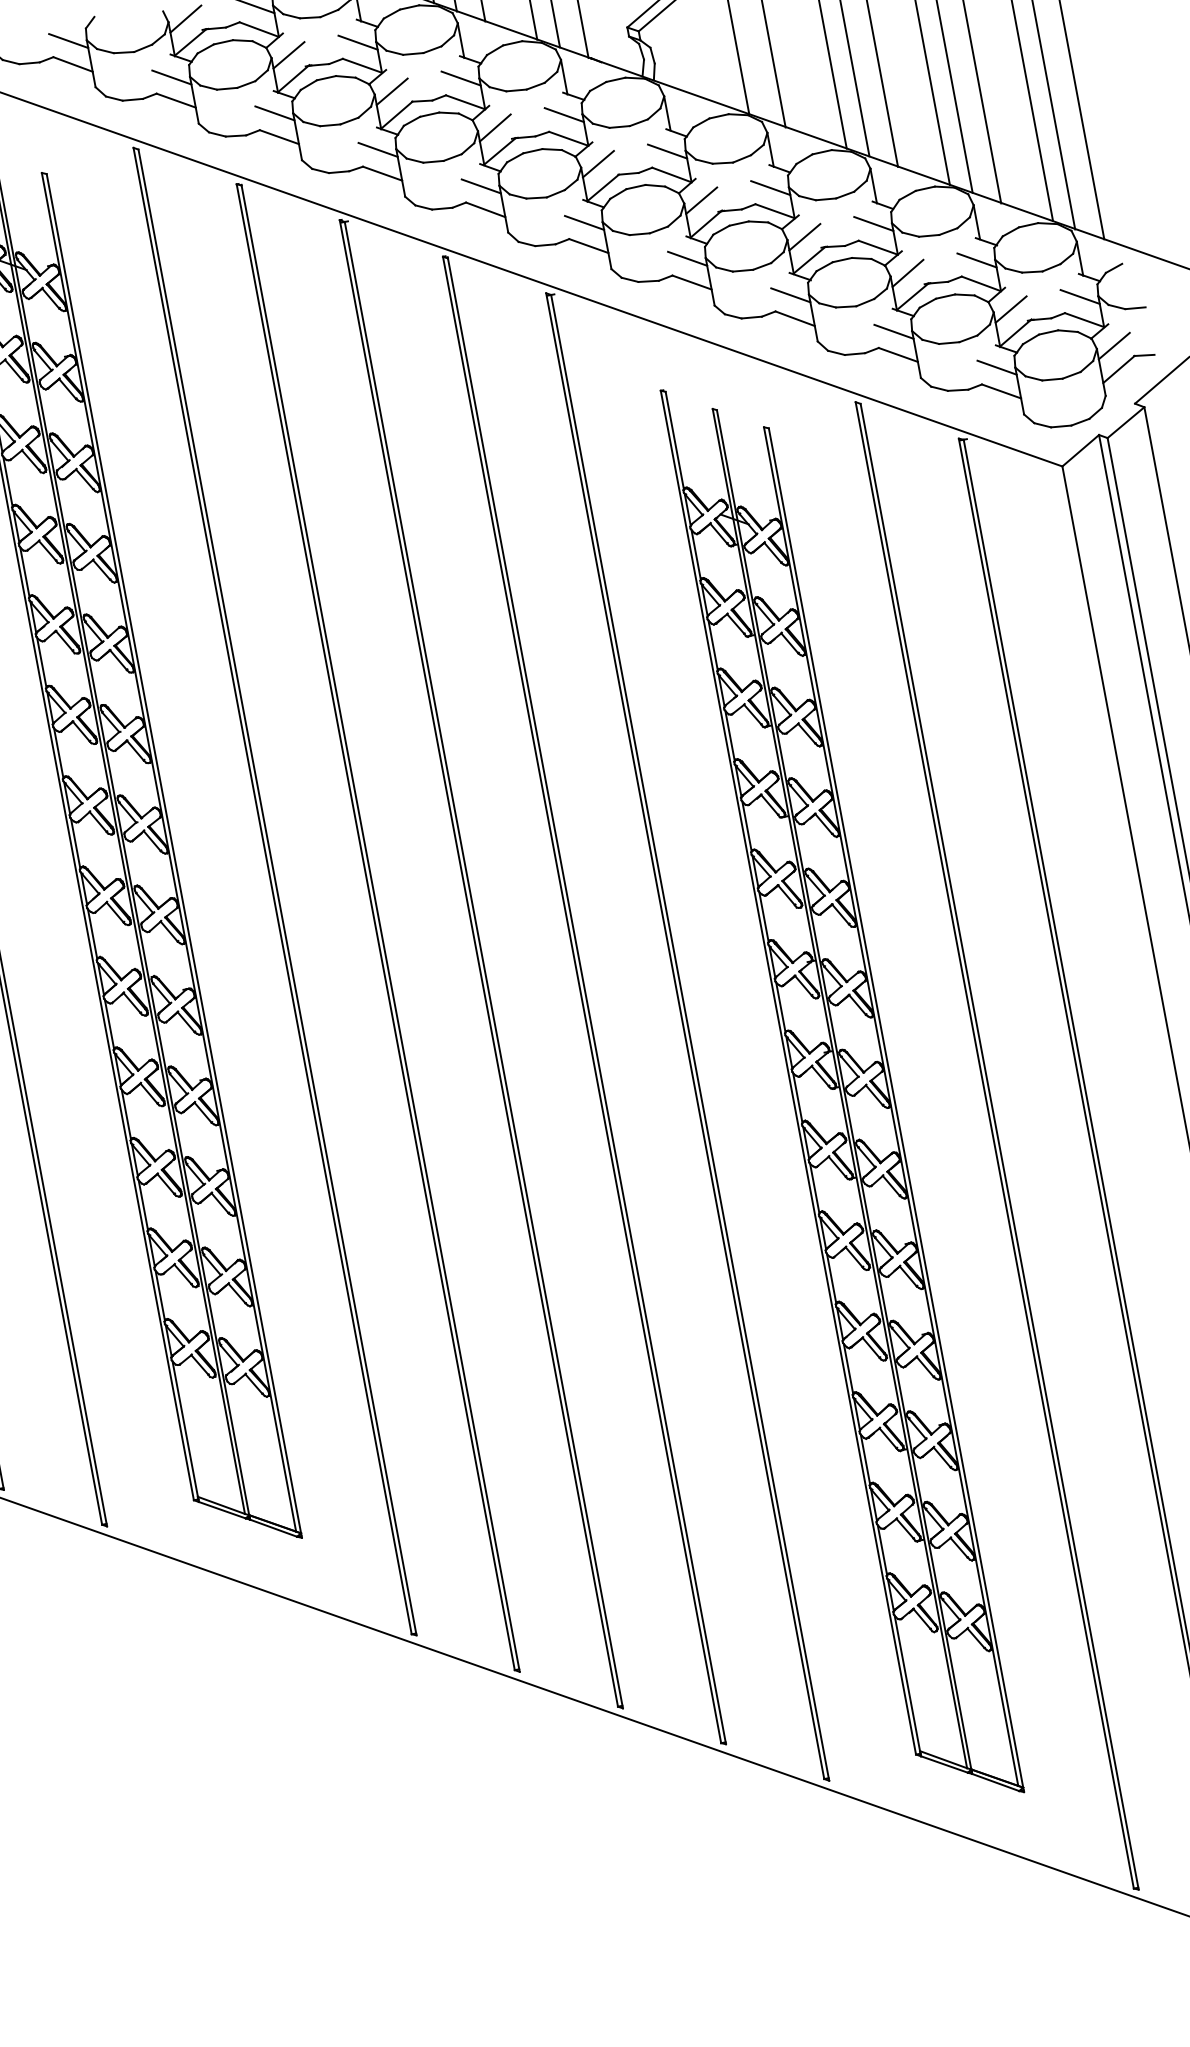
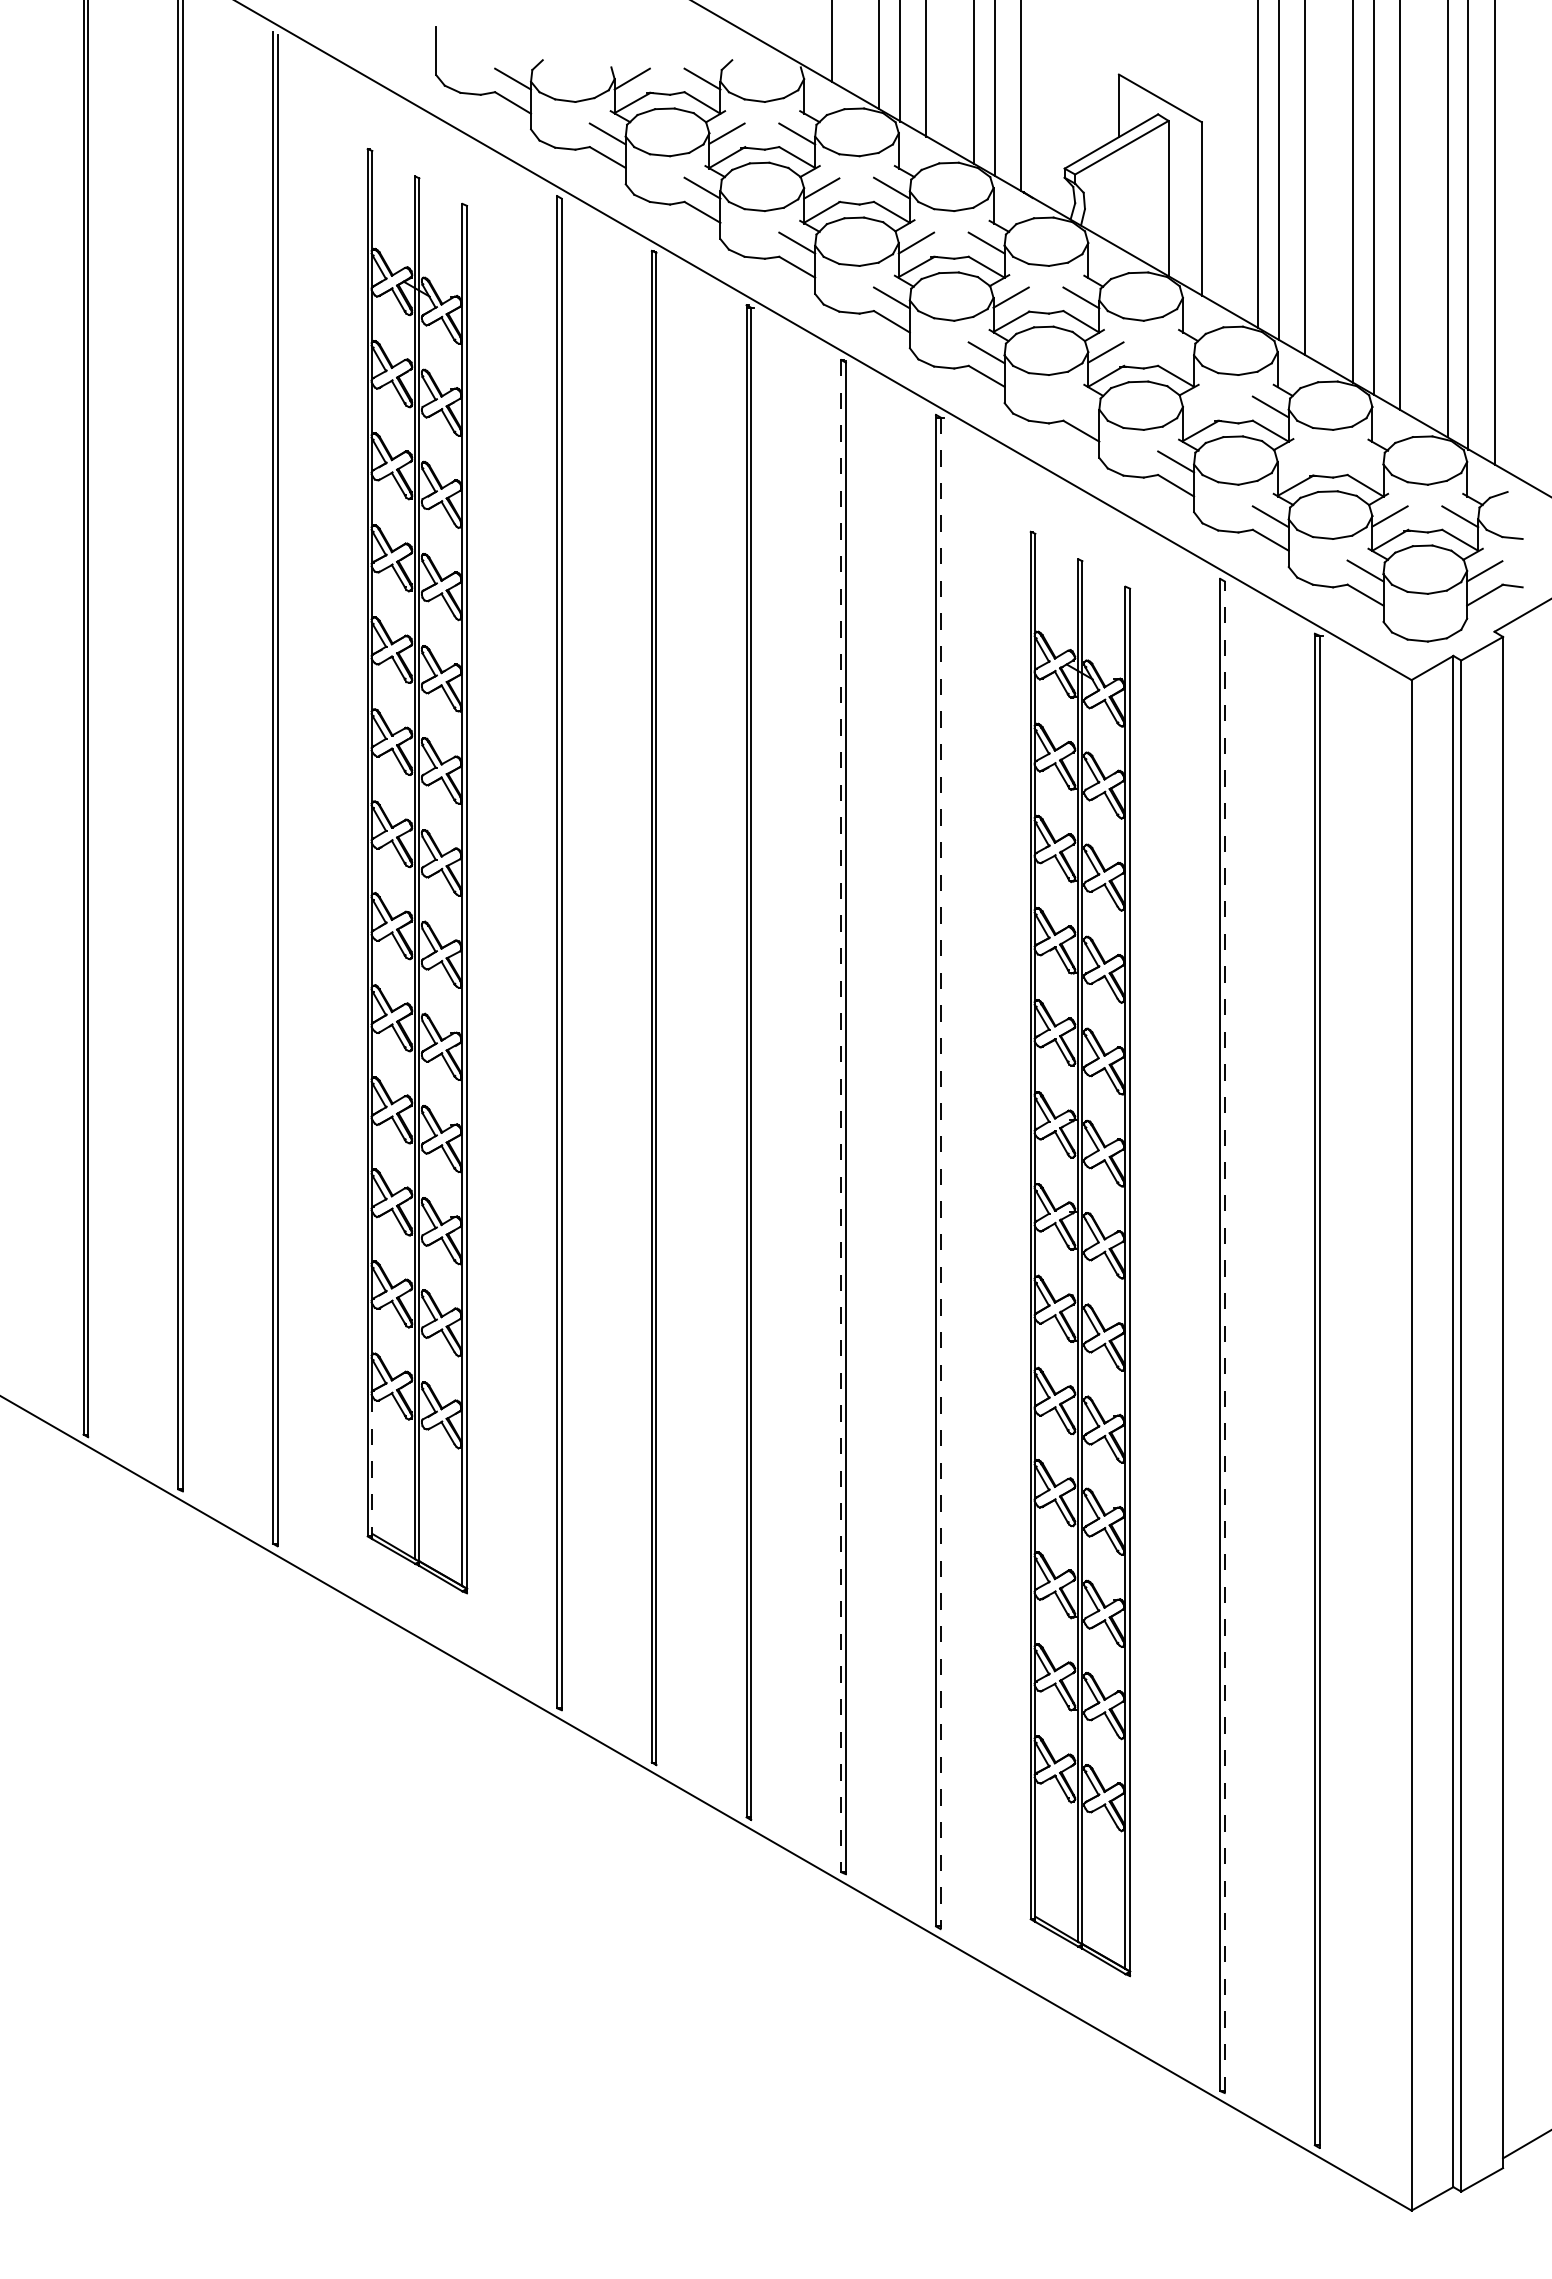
line: (771, 187) -> (1176, 352), removed
line: (804, 237) -> (1200, 407), removed
line: (687, 258) -> (1081, 406), removed
line: (976, 260) -> (1365, 461), removed
line: (907, 273) -> (1294, 461), removed
line: (582, 1000) -> (841, 1116), solid -> dashed
line: (690, 1038) -> (940, 1173), solid -> dashed
line: (999, 1147) -> (1224, 1337), solid -> dashed
line: (185, 1428) -> (372, 1464), solid -> dashed

